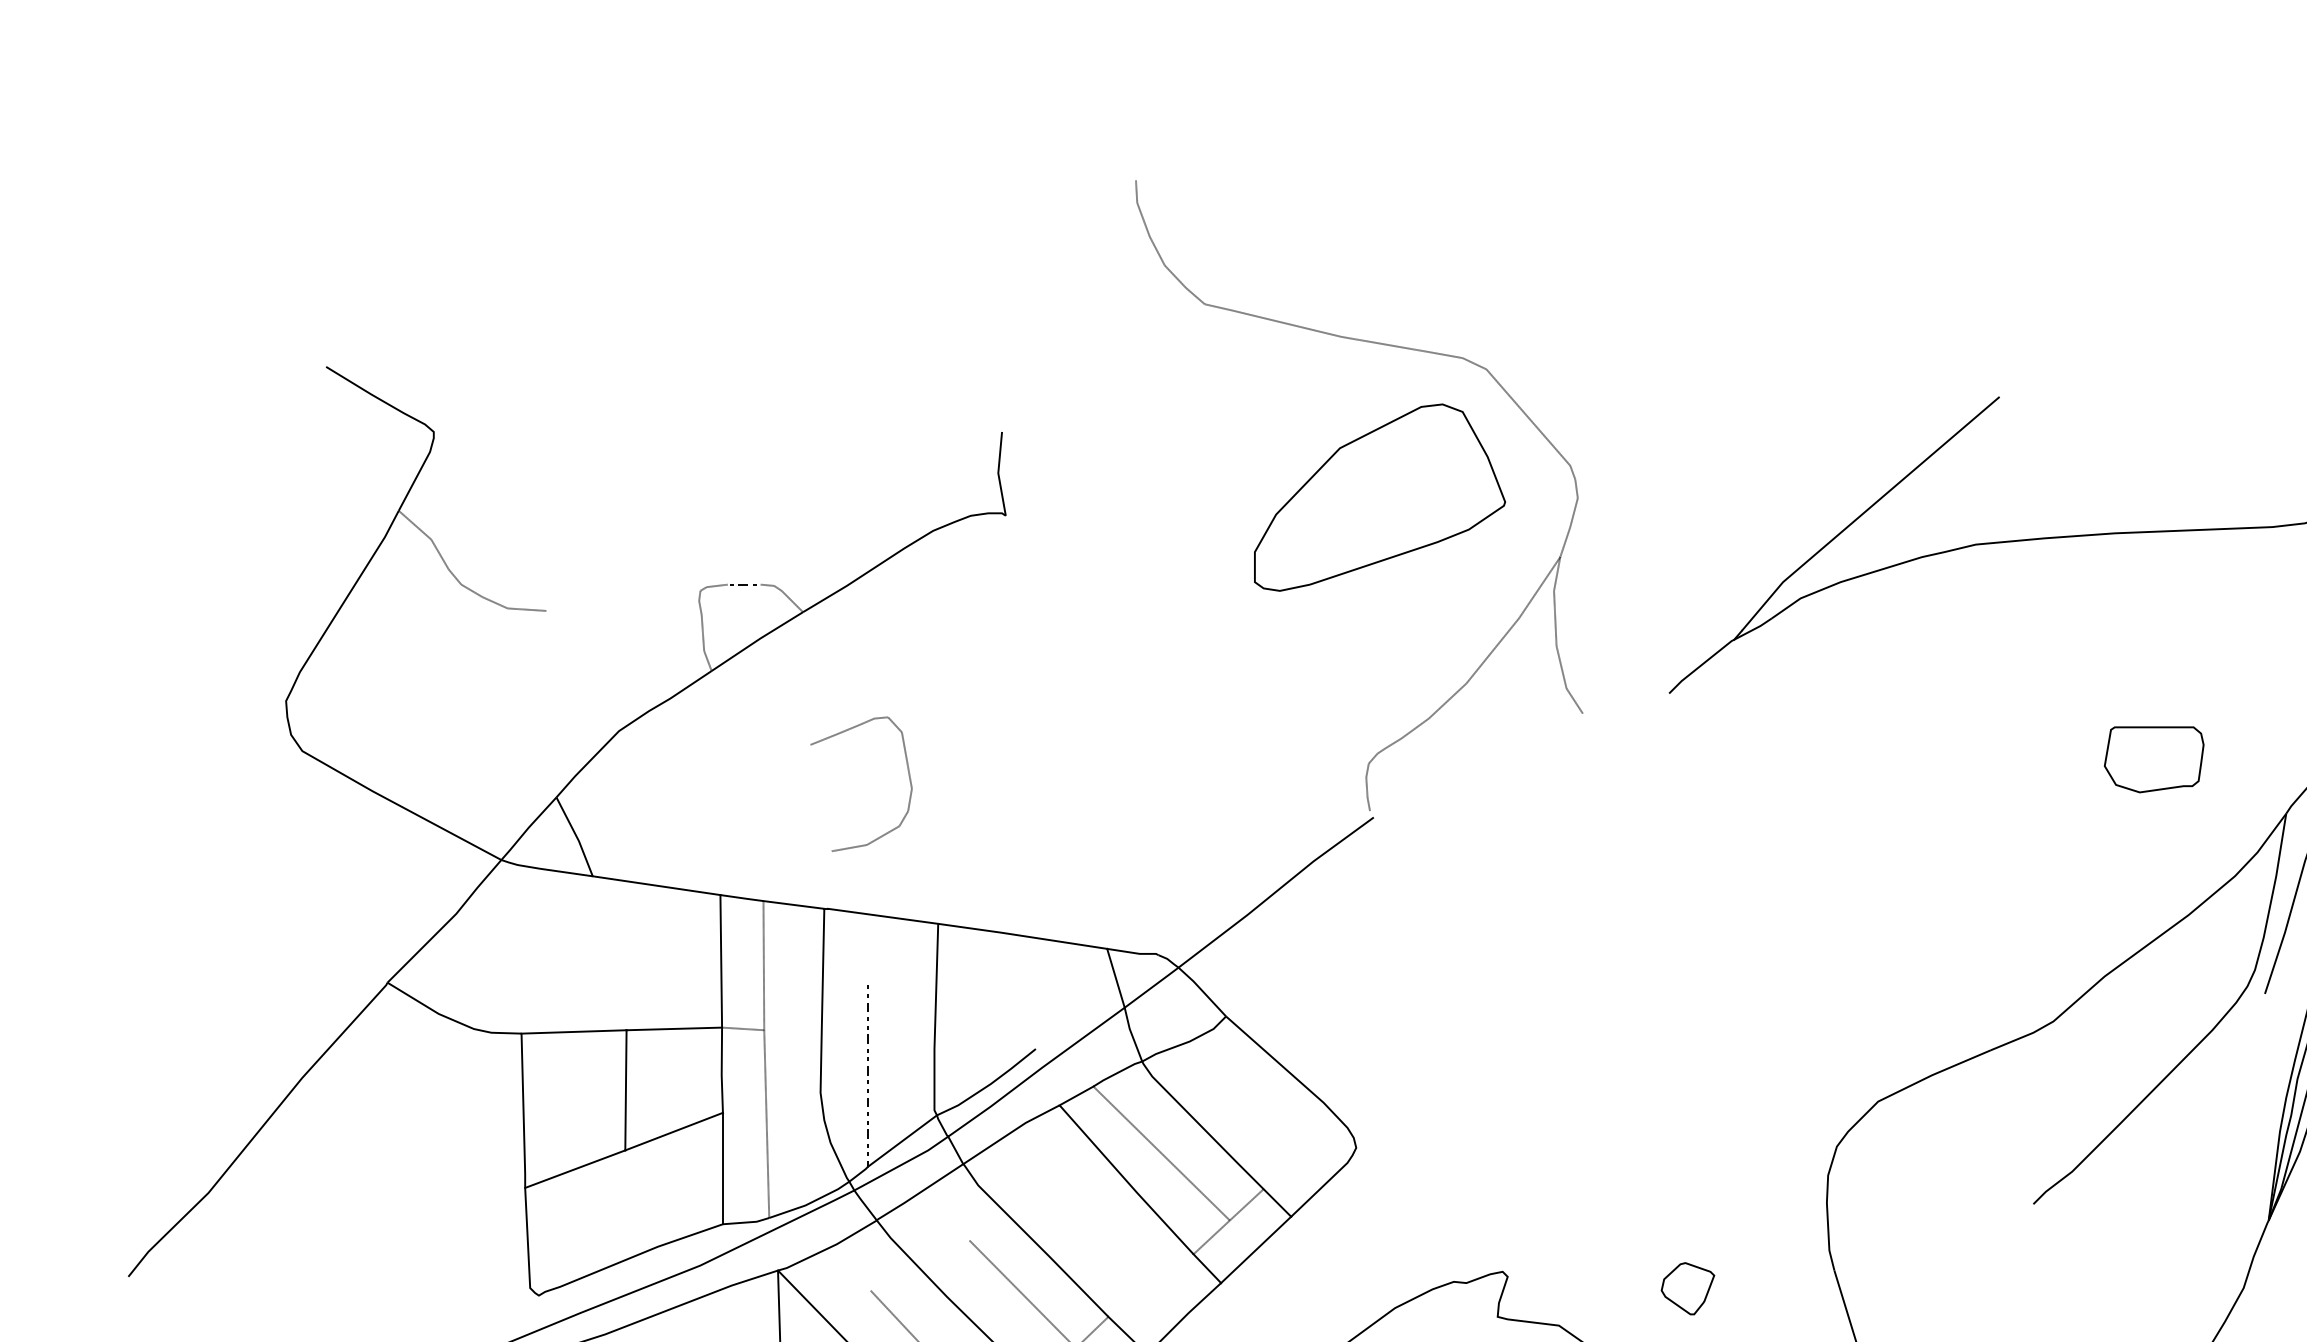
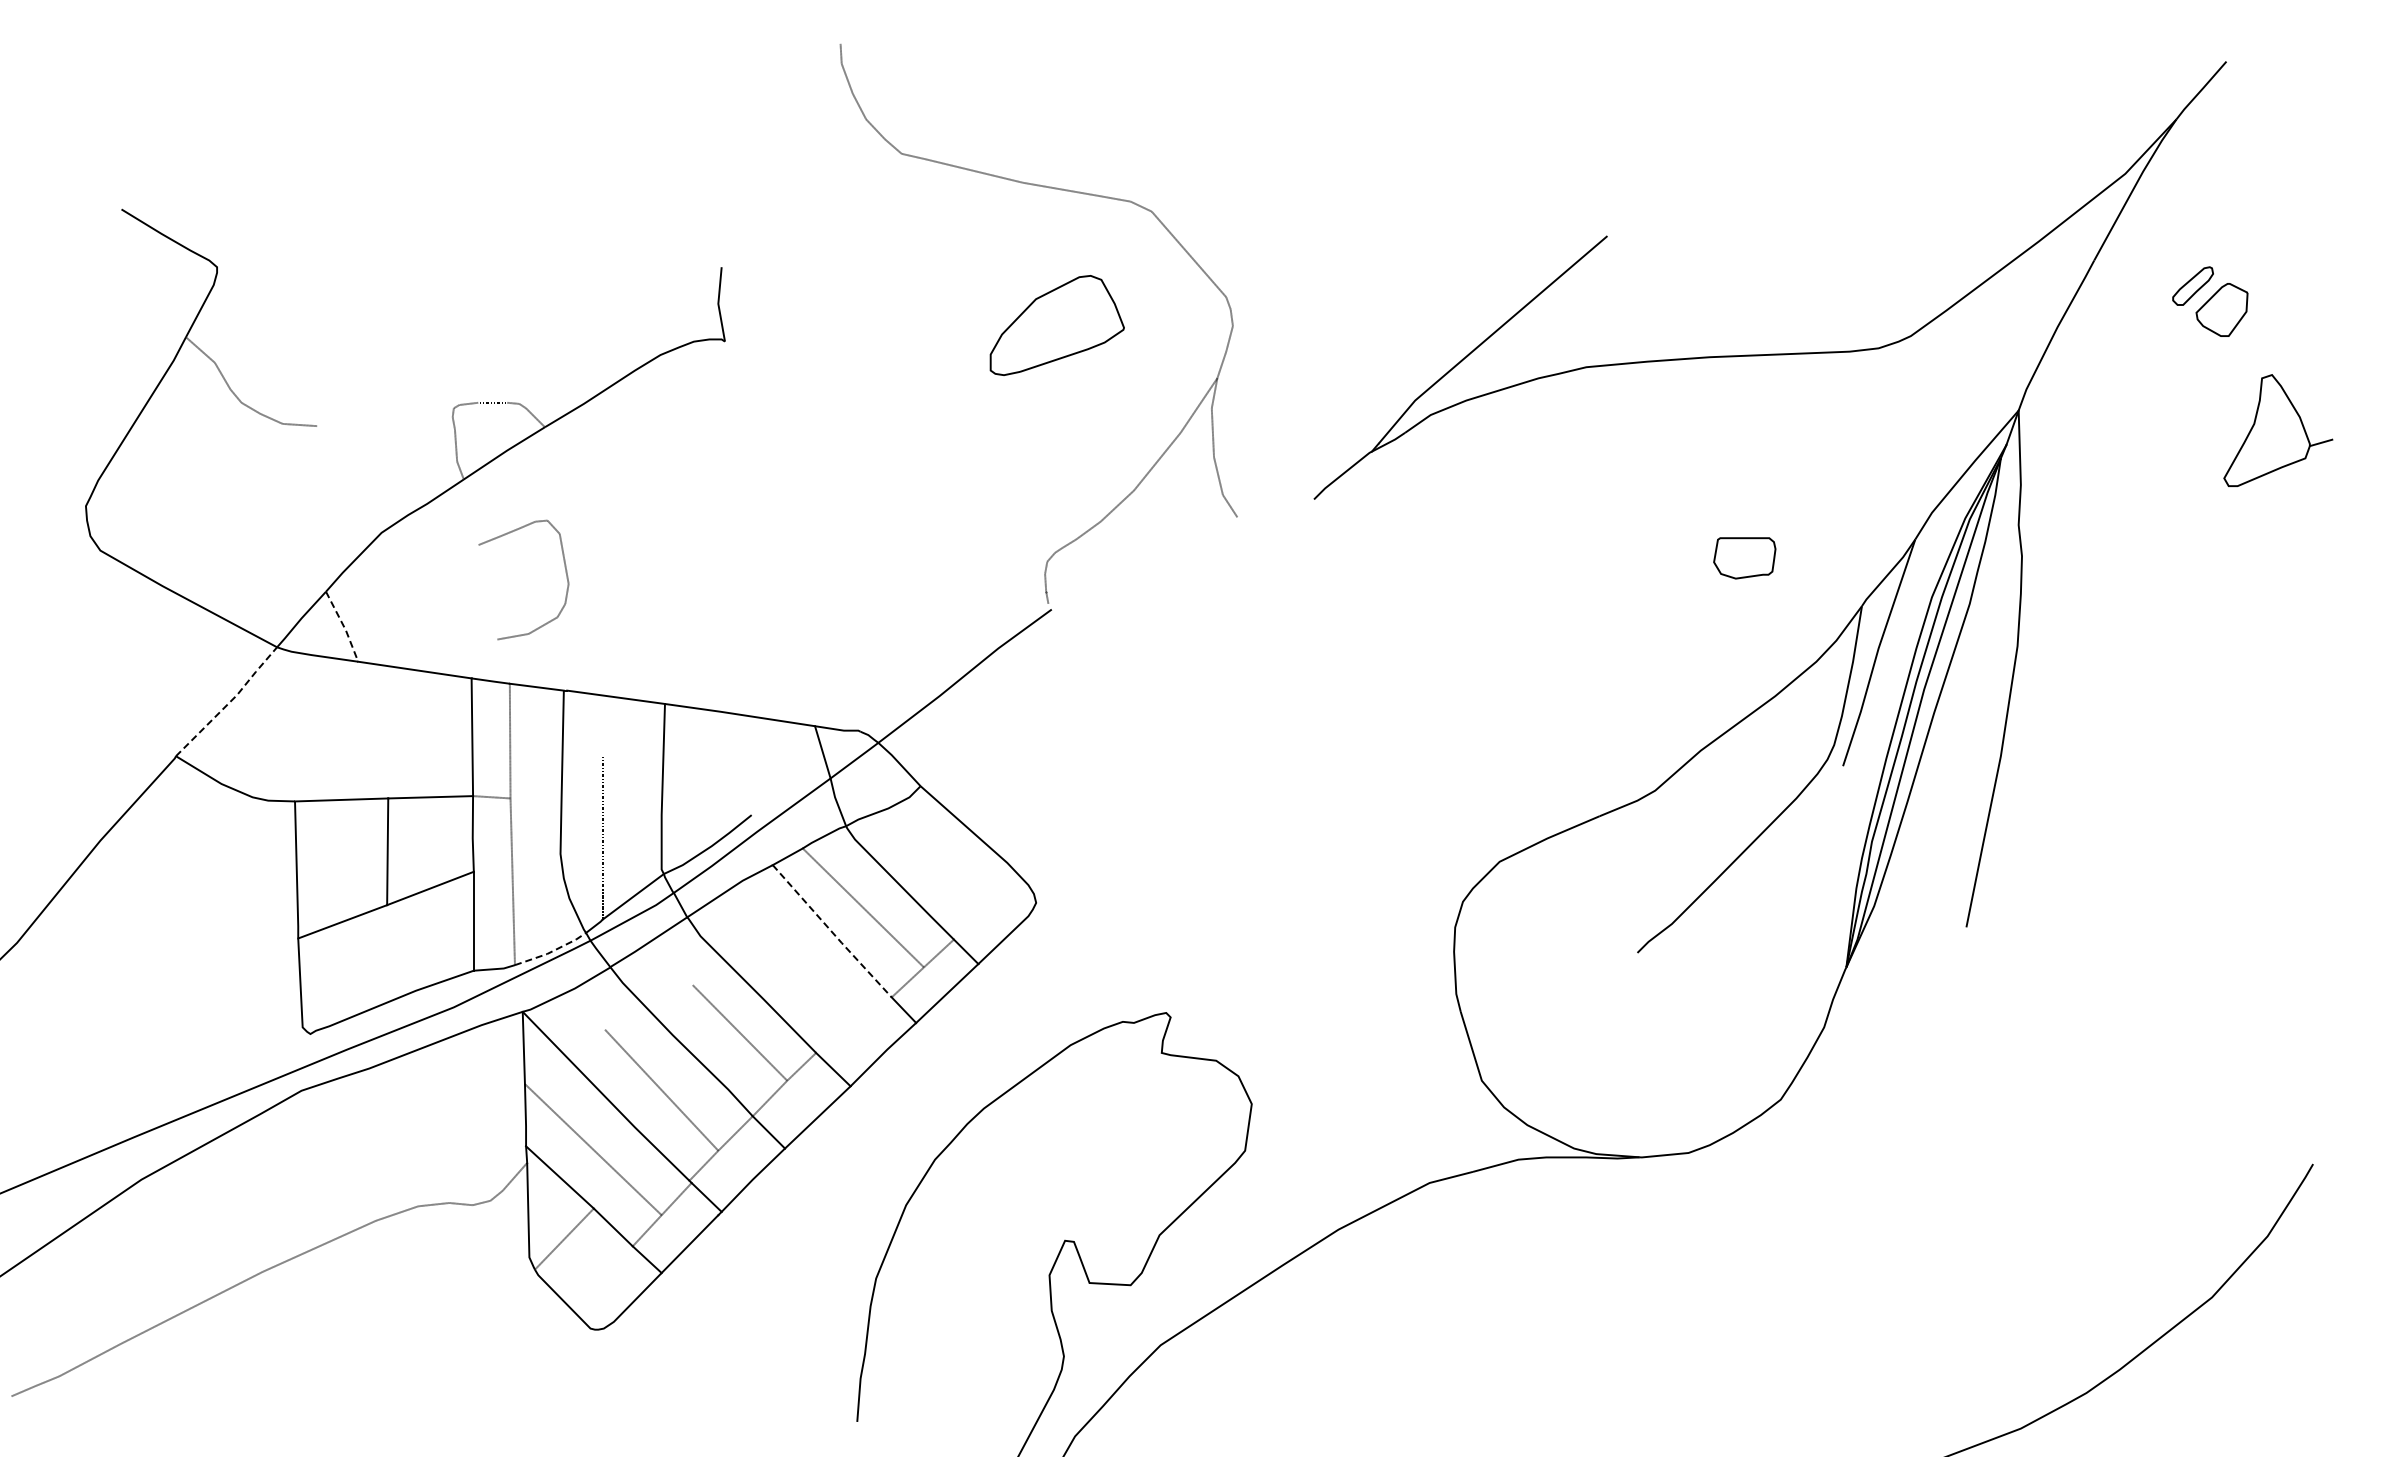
part: (1380, 497) -> (1057, 325), size x0.6
part: (2153, 760) -> (1744, 558), size x0.7
curve: (908, 775) -> (565, 572), moved
line: (577, 837) -> (344, 627), solid -> dashed
line: (448, 922) -> (230, 702), solid -> dashed
line: (1126, 1181) -> (832, 932), solid -> dashed
line: (811, 1202) -> (552, 951), solid -> dashed
part: (1687, 1288) -> (1330, 1027), removed

